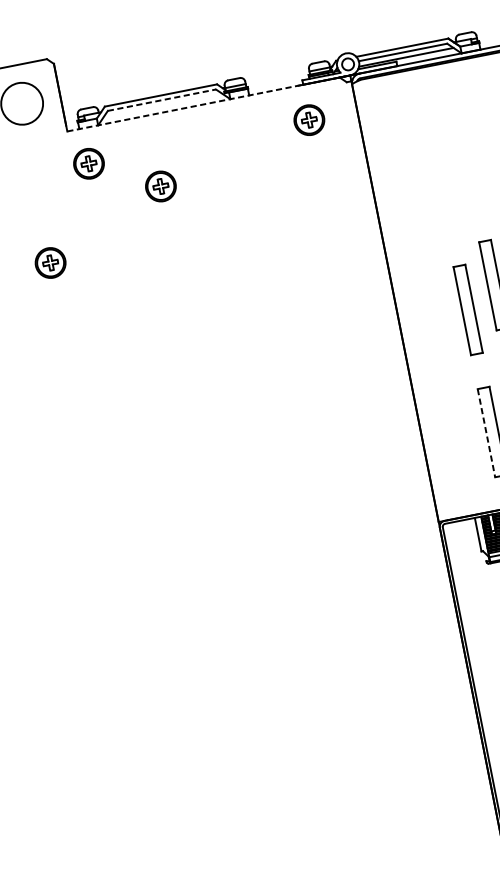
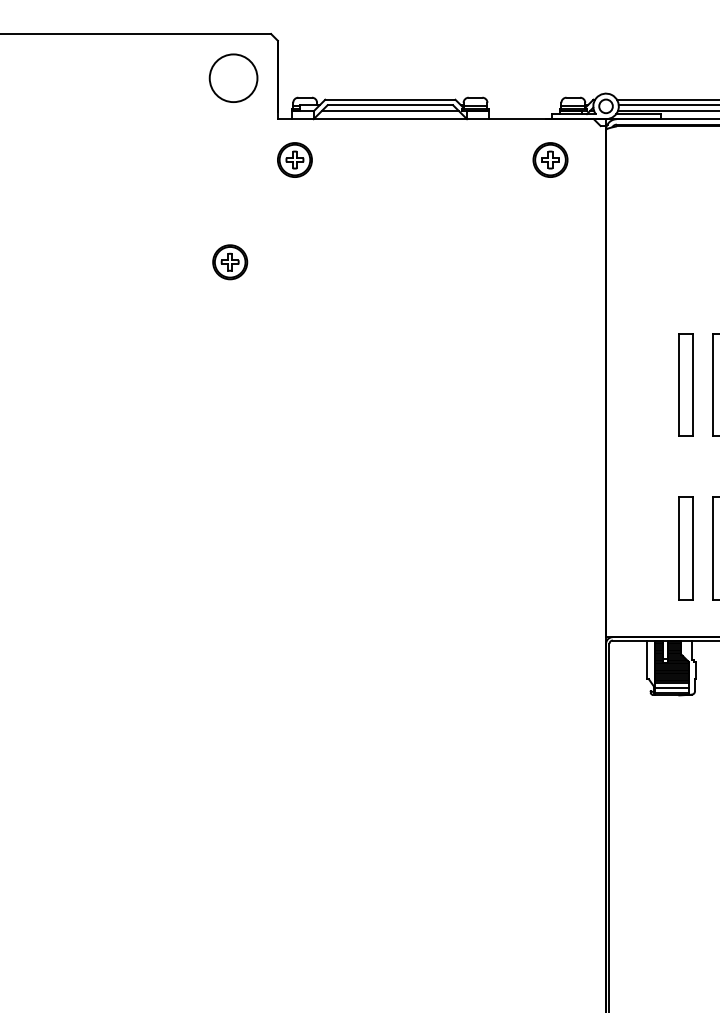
line: (162, 100) -> (390, 105), dashed -> solid
line: (203, 104) -> (435, 119), dashed -> solid
line: (163, 105) -> (390, 111), added
part: (161, 186) -> (370, 201), removed
part: (467, 309) -> (685, 384), moved
line: (486, 434) -> (678, 549), dashed -> solid

